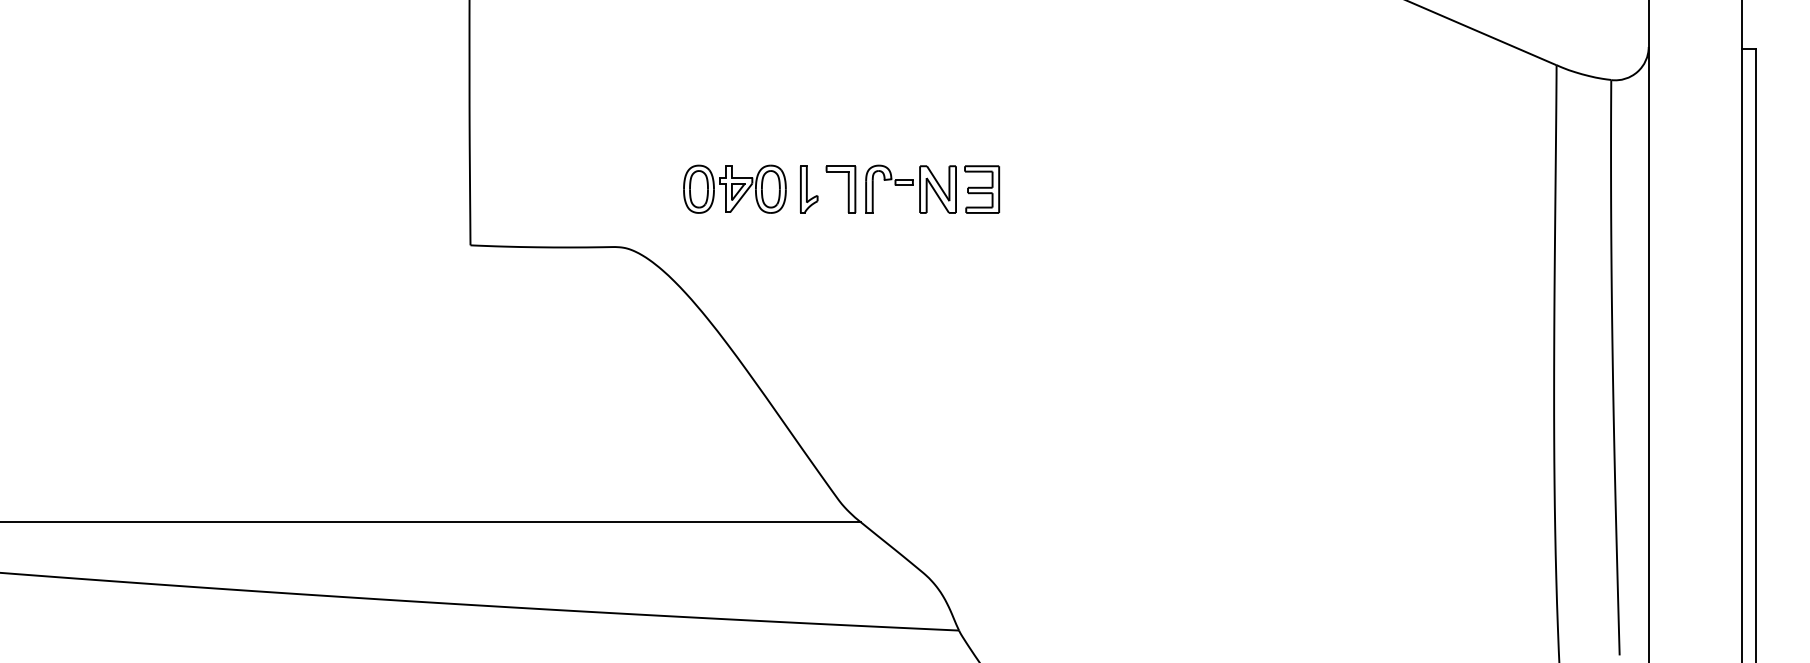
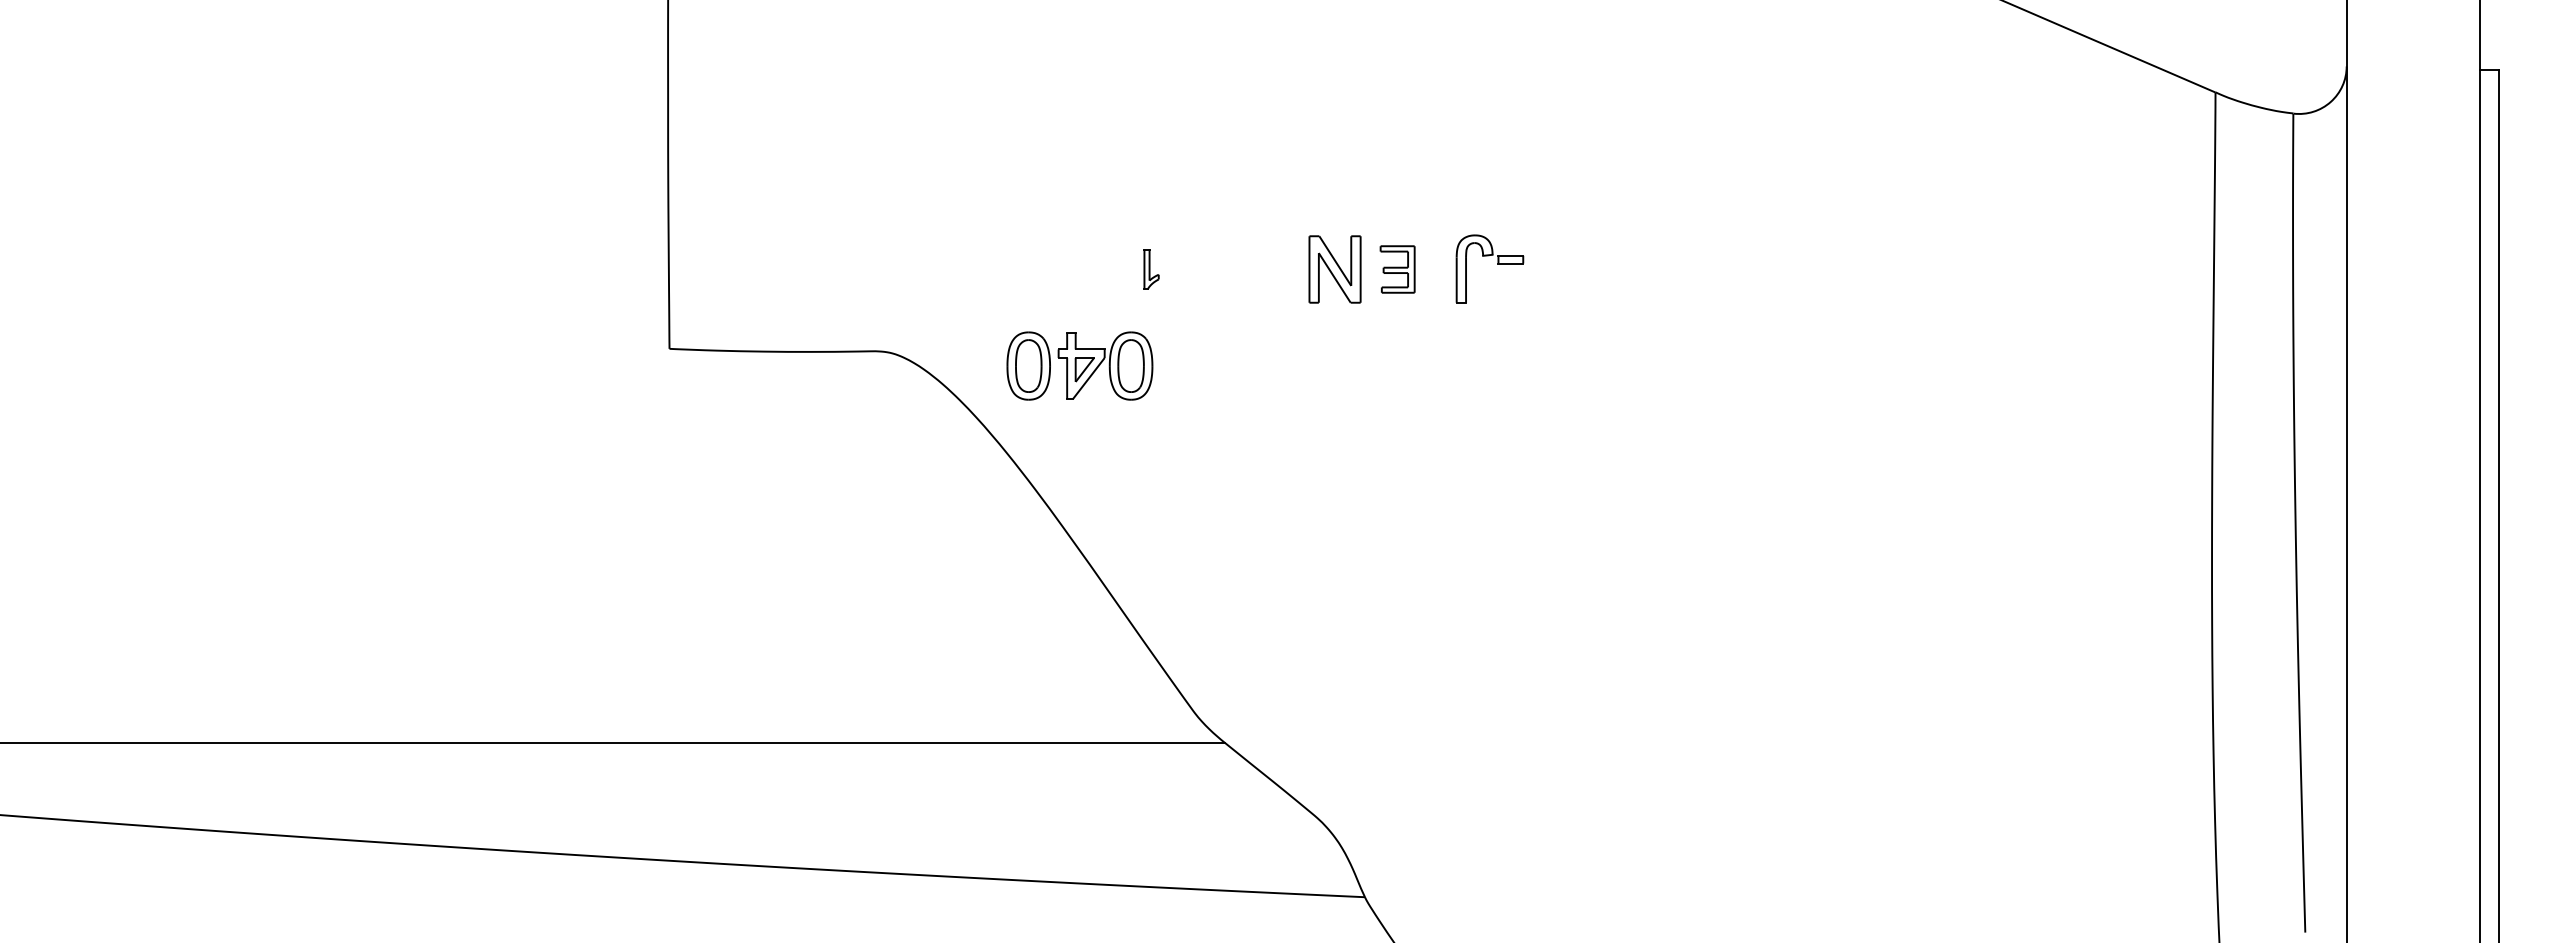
part: (894, 186) -> (1497, 264), moved
part: (734, 188) -> (1079, 365), moved
part: (809, 189) -> (1151, 269), size x0.6
part: (848, 189) -> (1207, 269), removed
part: (981, 189) -> (1397, 269), size x0.7

